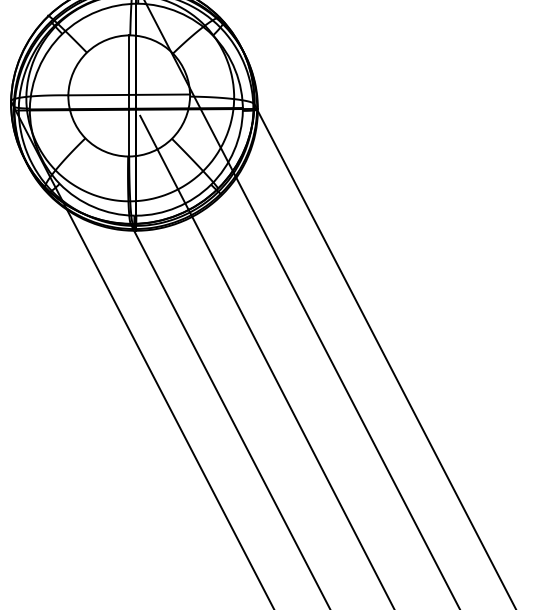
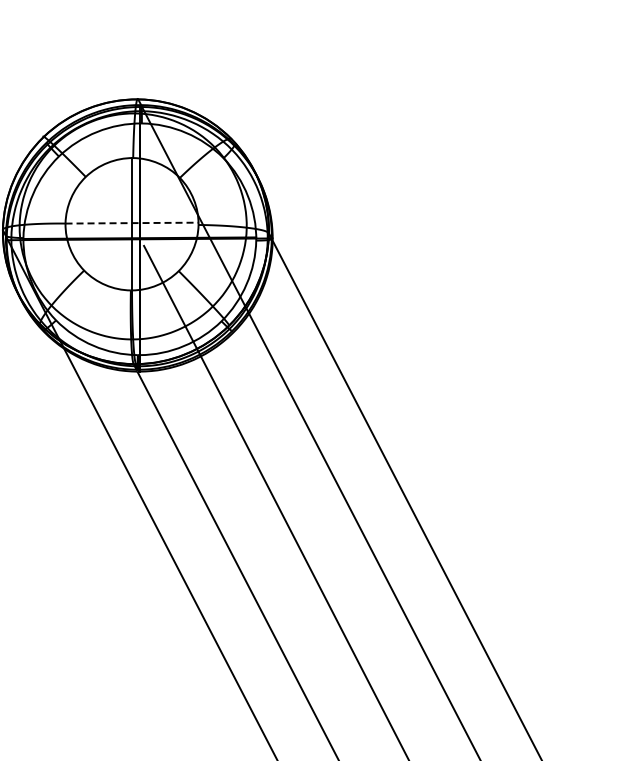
line: (129, 95) -> (132, 223), solid -> dashed

